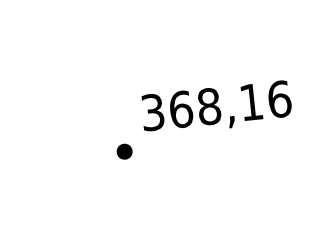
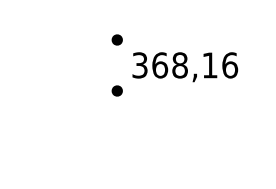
part: (116, 79) -> (116, 39), added

